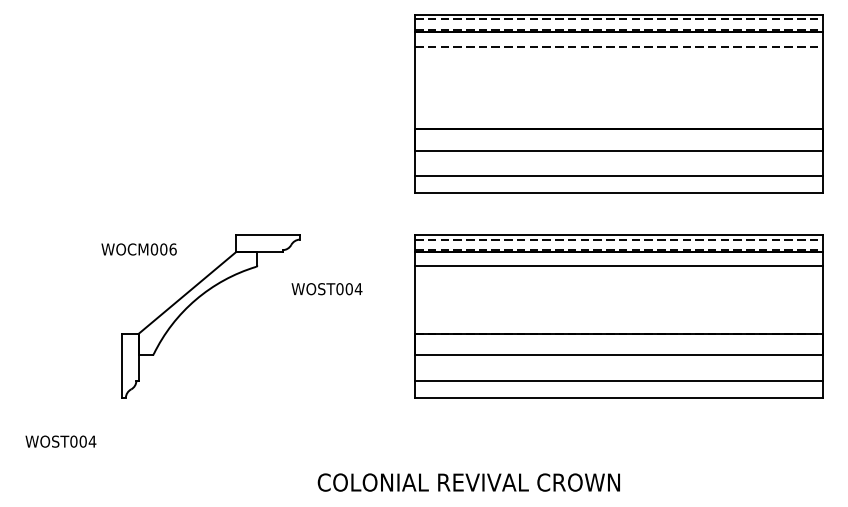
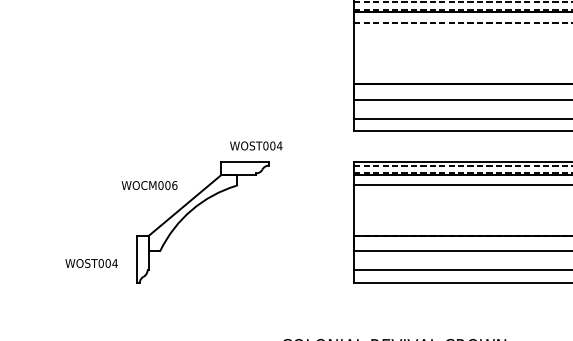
text: (138, 249) -> (149, 185), moved
text: (326, 289) -> (255, 146), moved
text: (60, 441) -> (91, 263), moved

